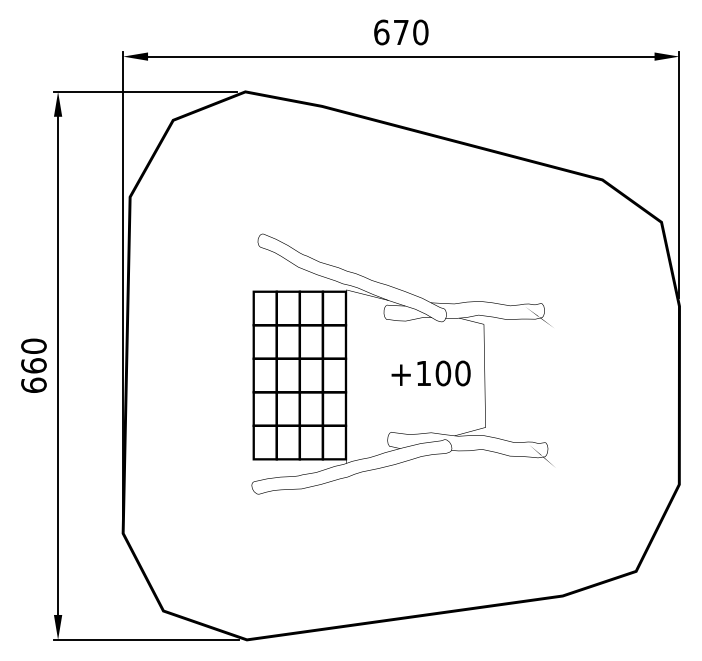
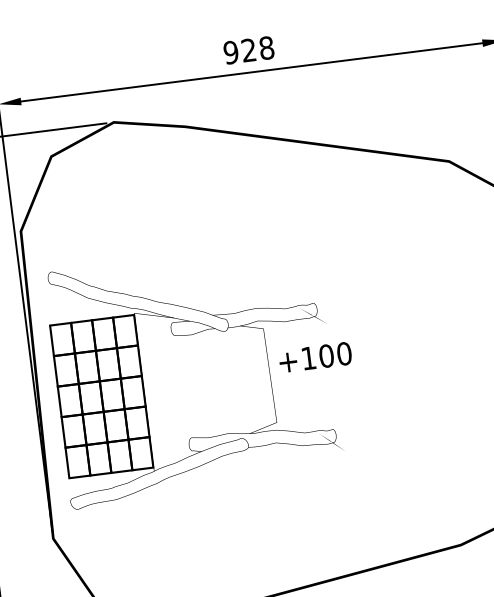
text: (401, 32) -> (249, 50), 670 -> 928
part: (401, 363) -> (192, 373), moved

